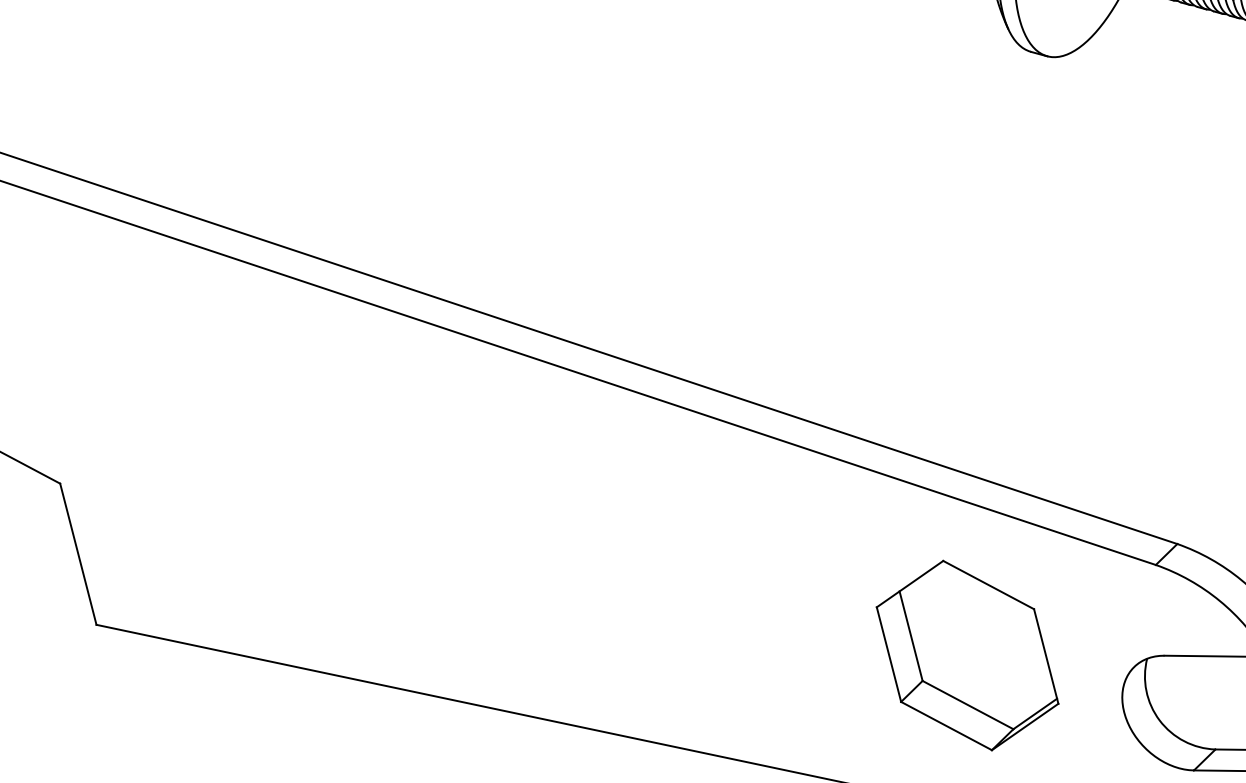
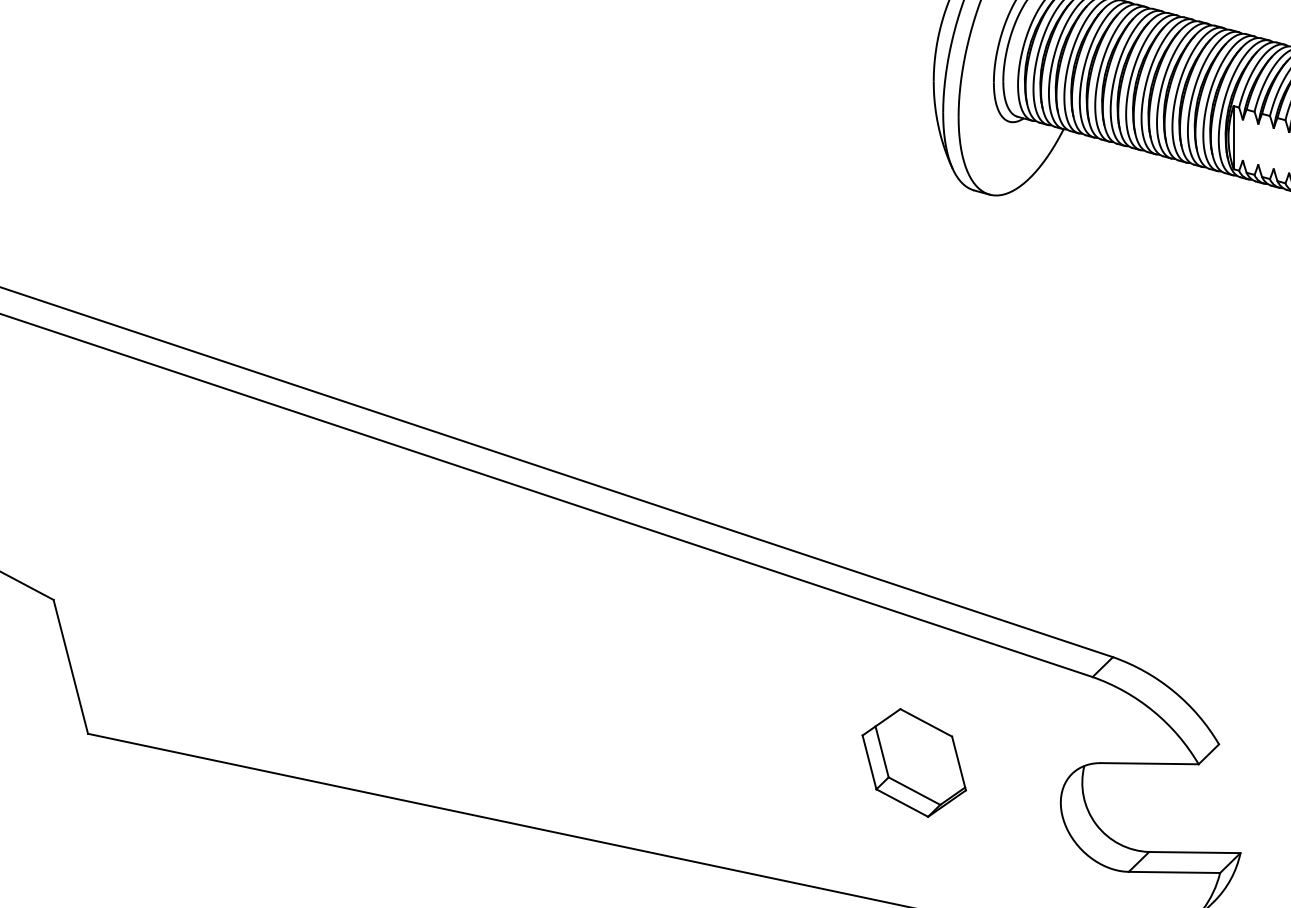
part: (968, 655) -> (914, 762), size x0.6

